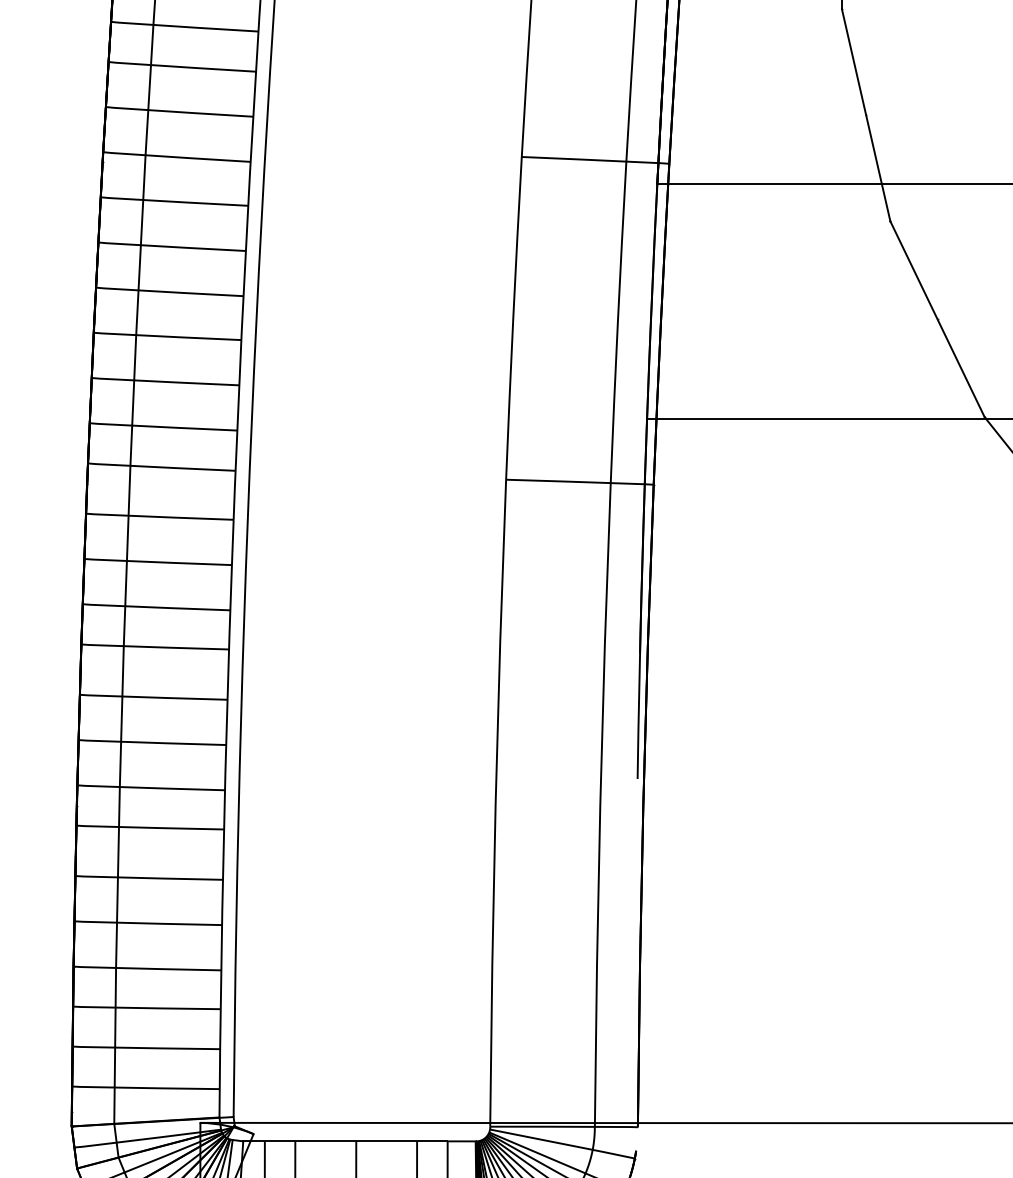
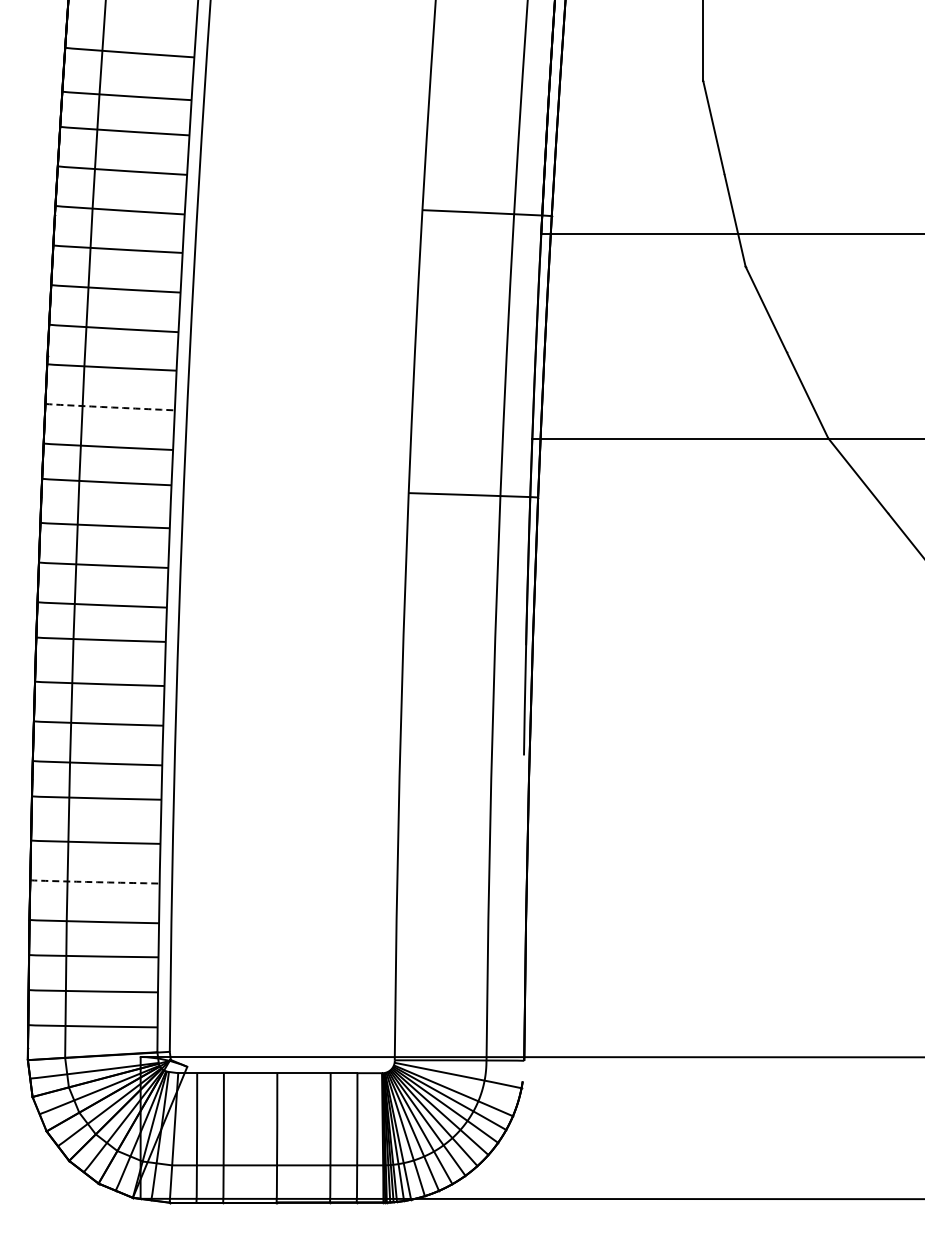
arc: (158, 382) -> (103, 407), solid -> dashed
arc: (140, 923) -> (88, 882), solid -> dashed

